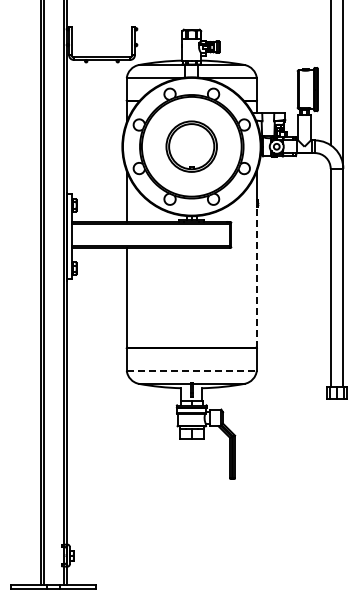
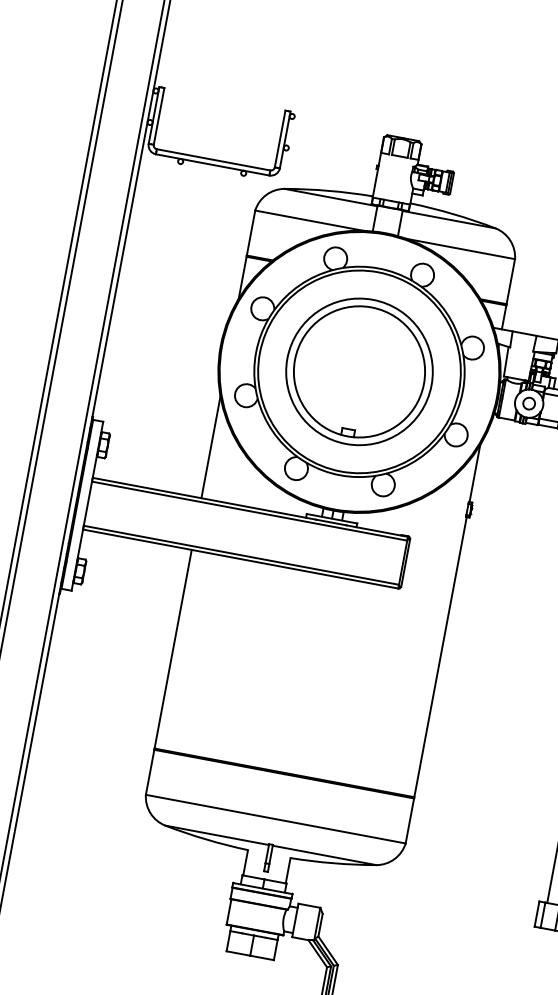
part: (191, 146) -> (358, 371), size x1.43
line: (256, 276) -> (440, 655), dashed -> solid
line: (192, 370) -> (277, 818), dashed -> solid

